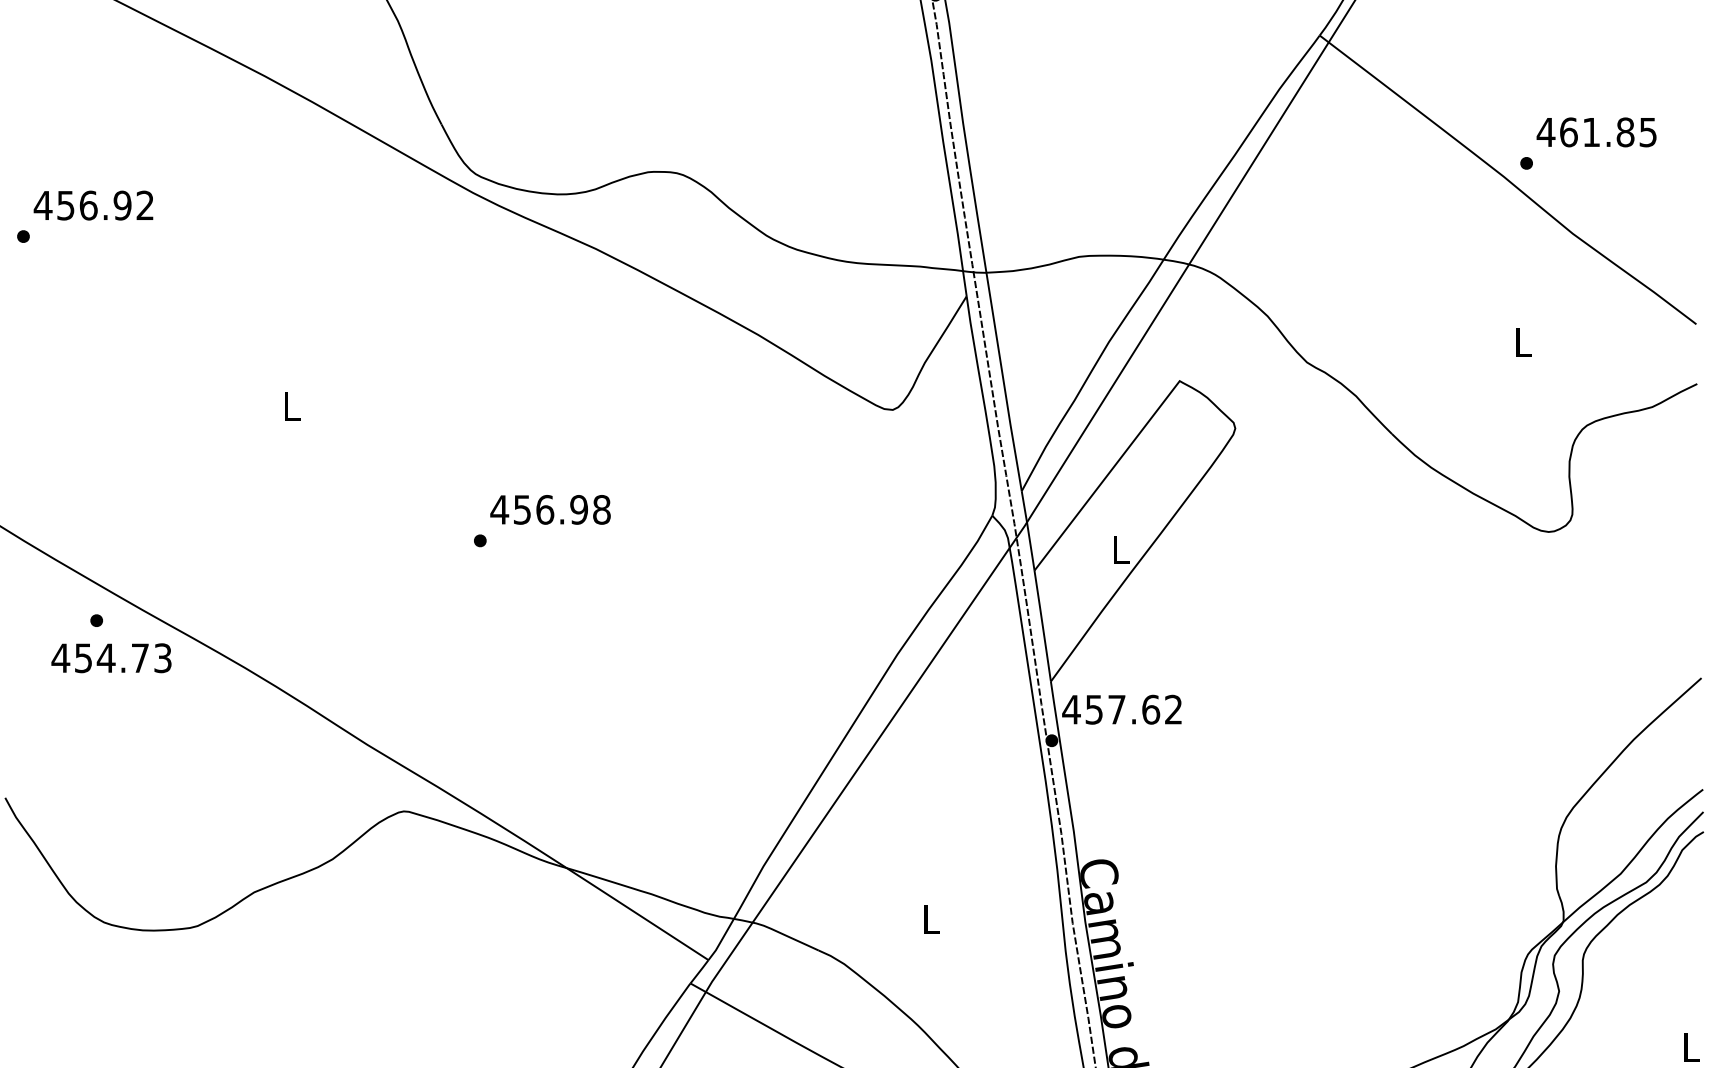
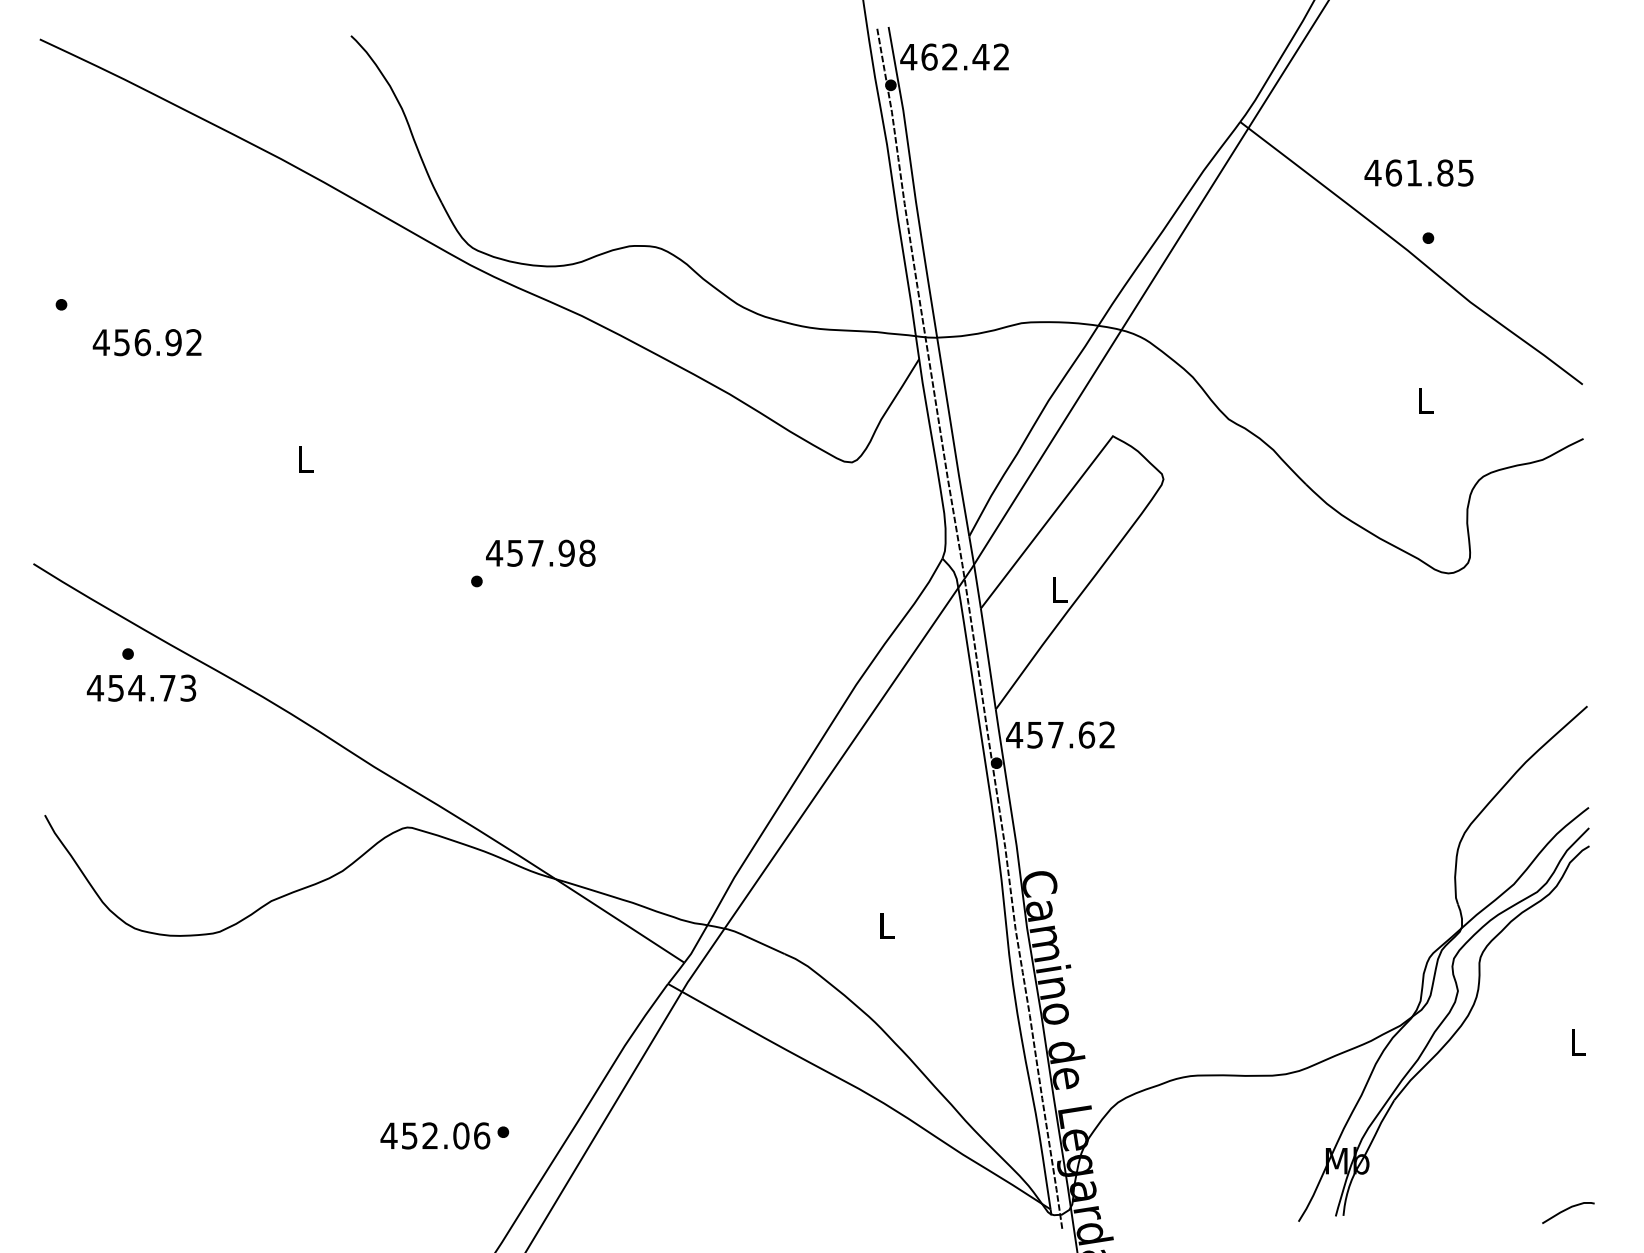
text: (1596, 131) -> (1418, 172), moved
text: (92, 205) -> (146, 342), moved
text: (545, 508) -> (536, 552), 456.98 -> 457.98

